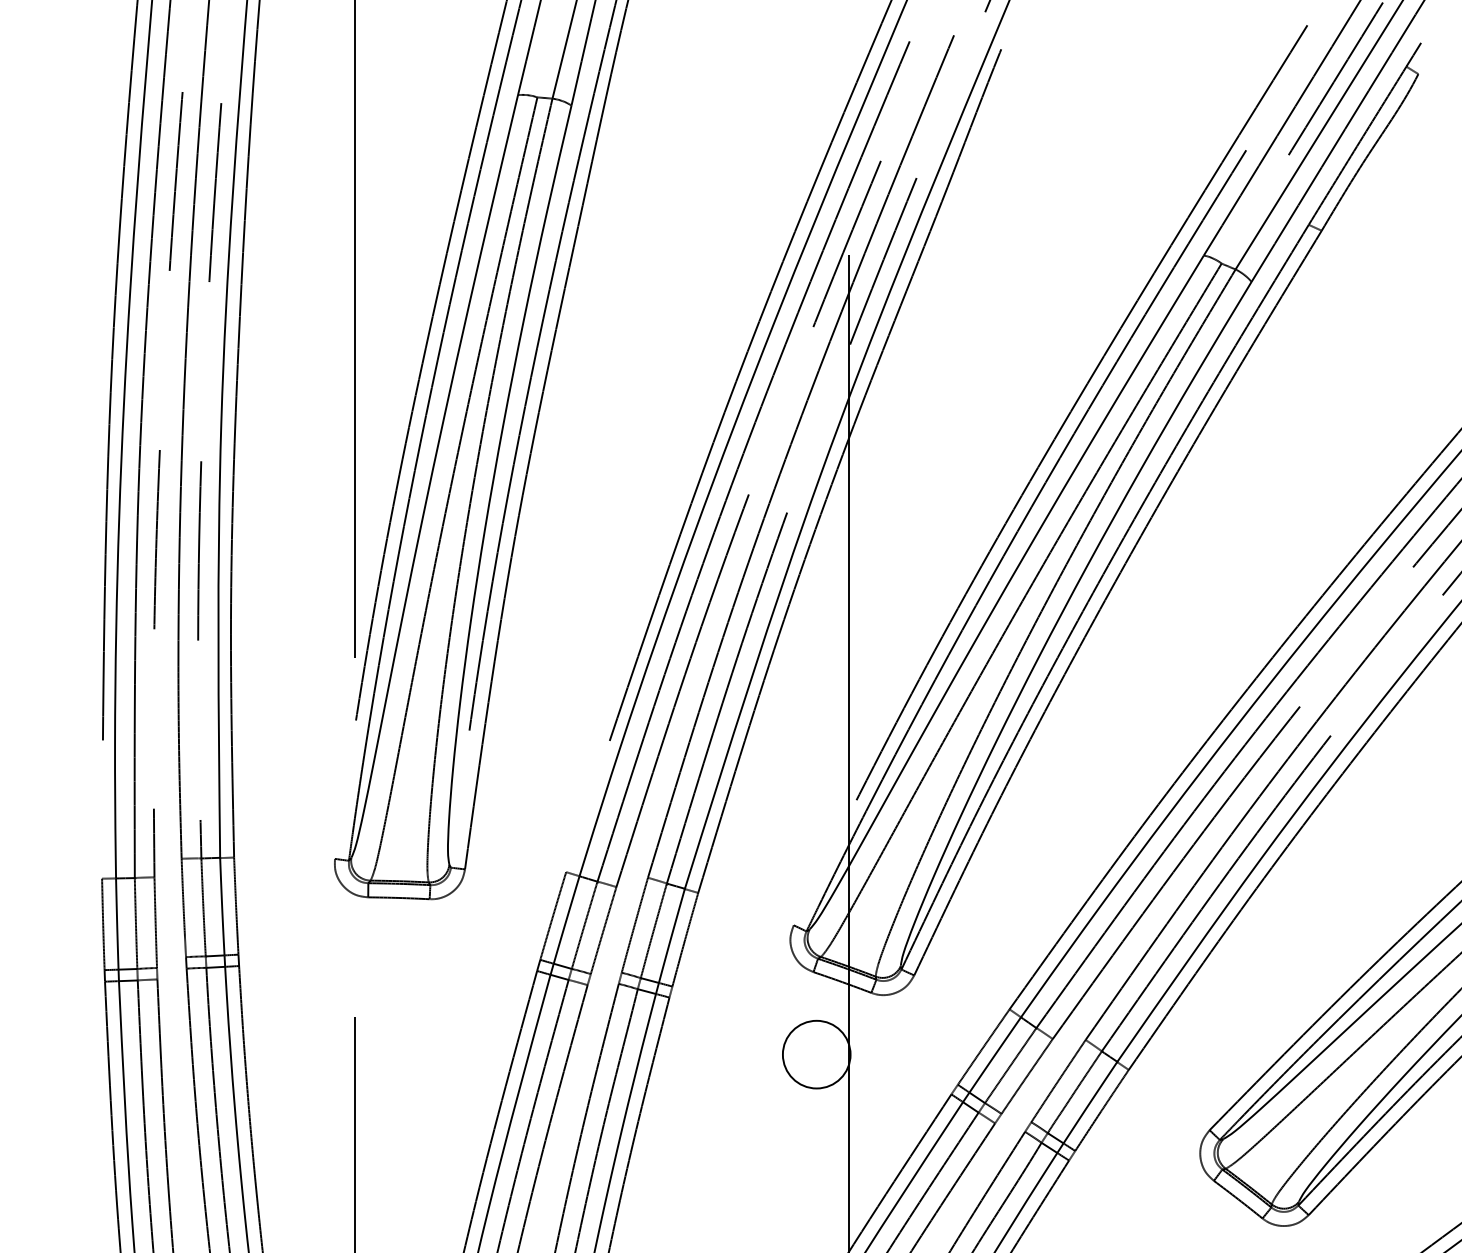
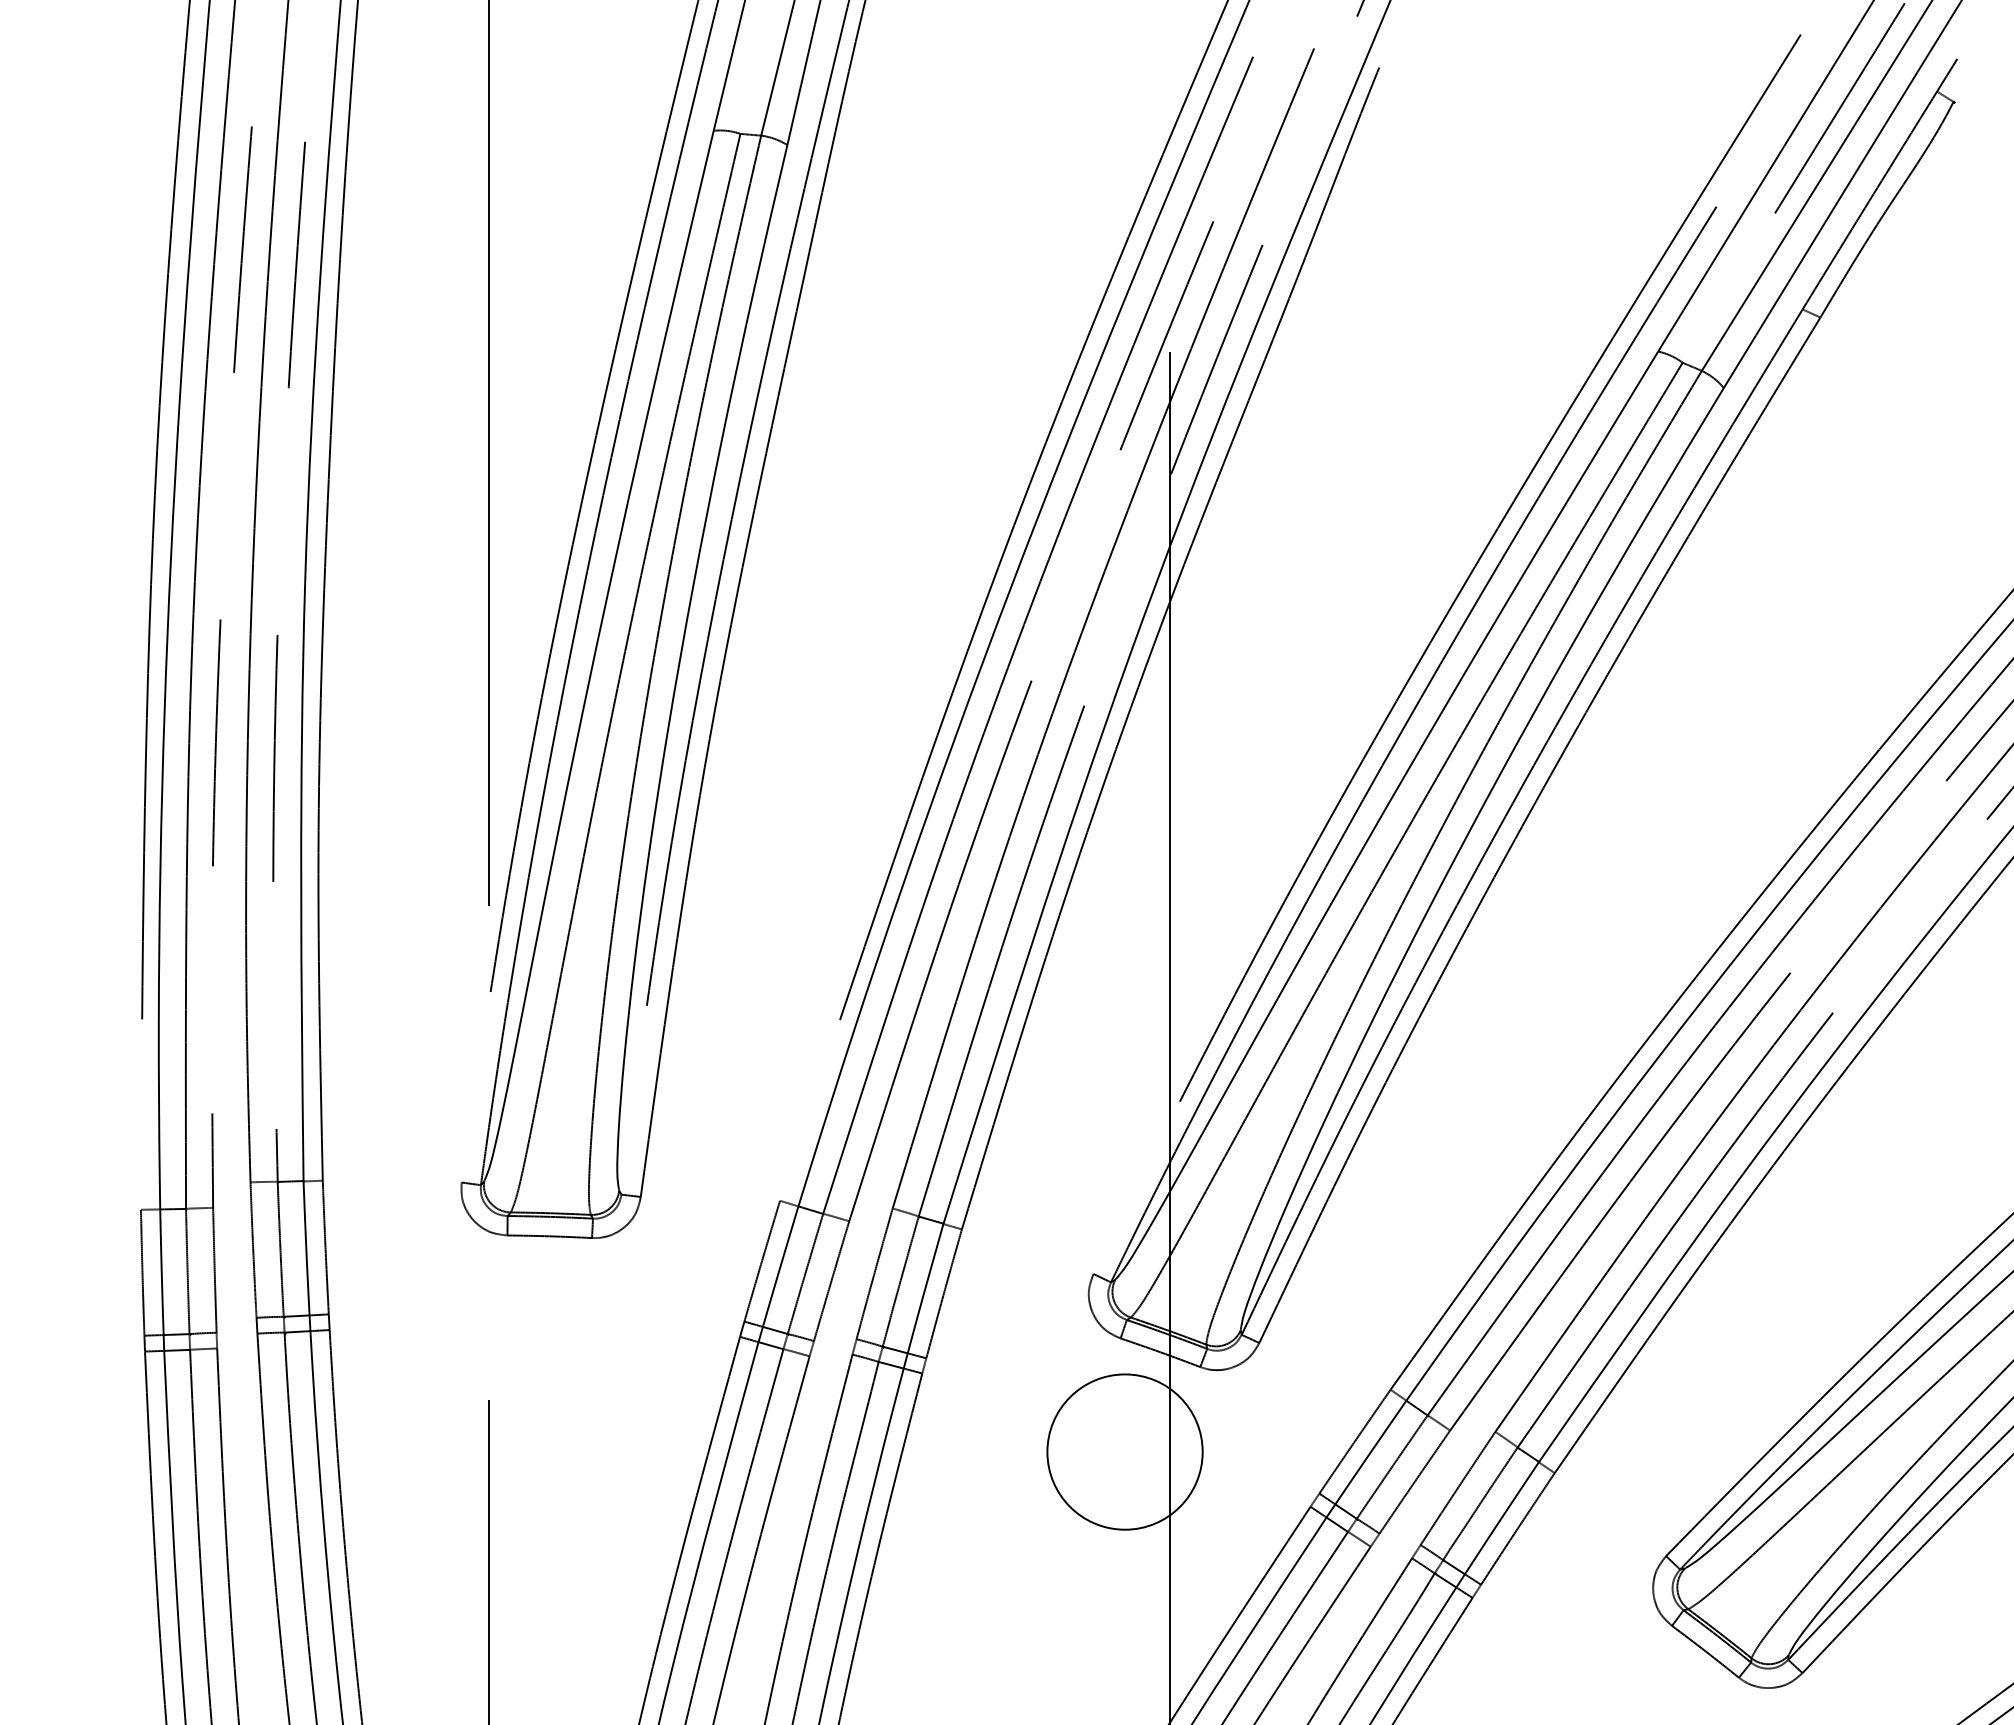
circle: (816, 1054) -> (1124, 1451), size x1.67

